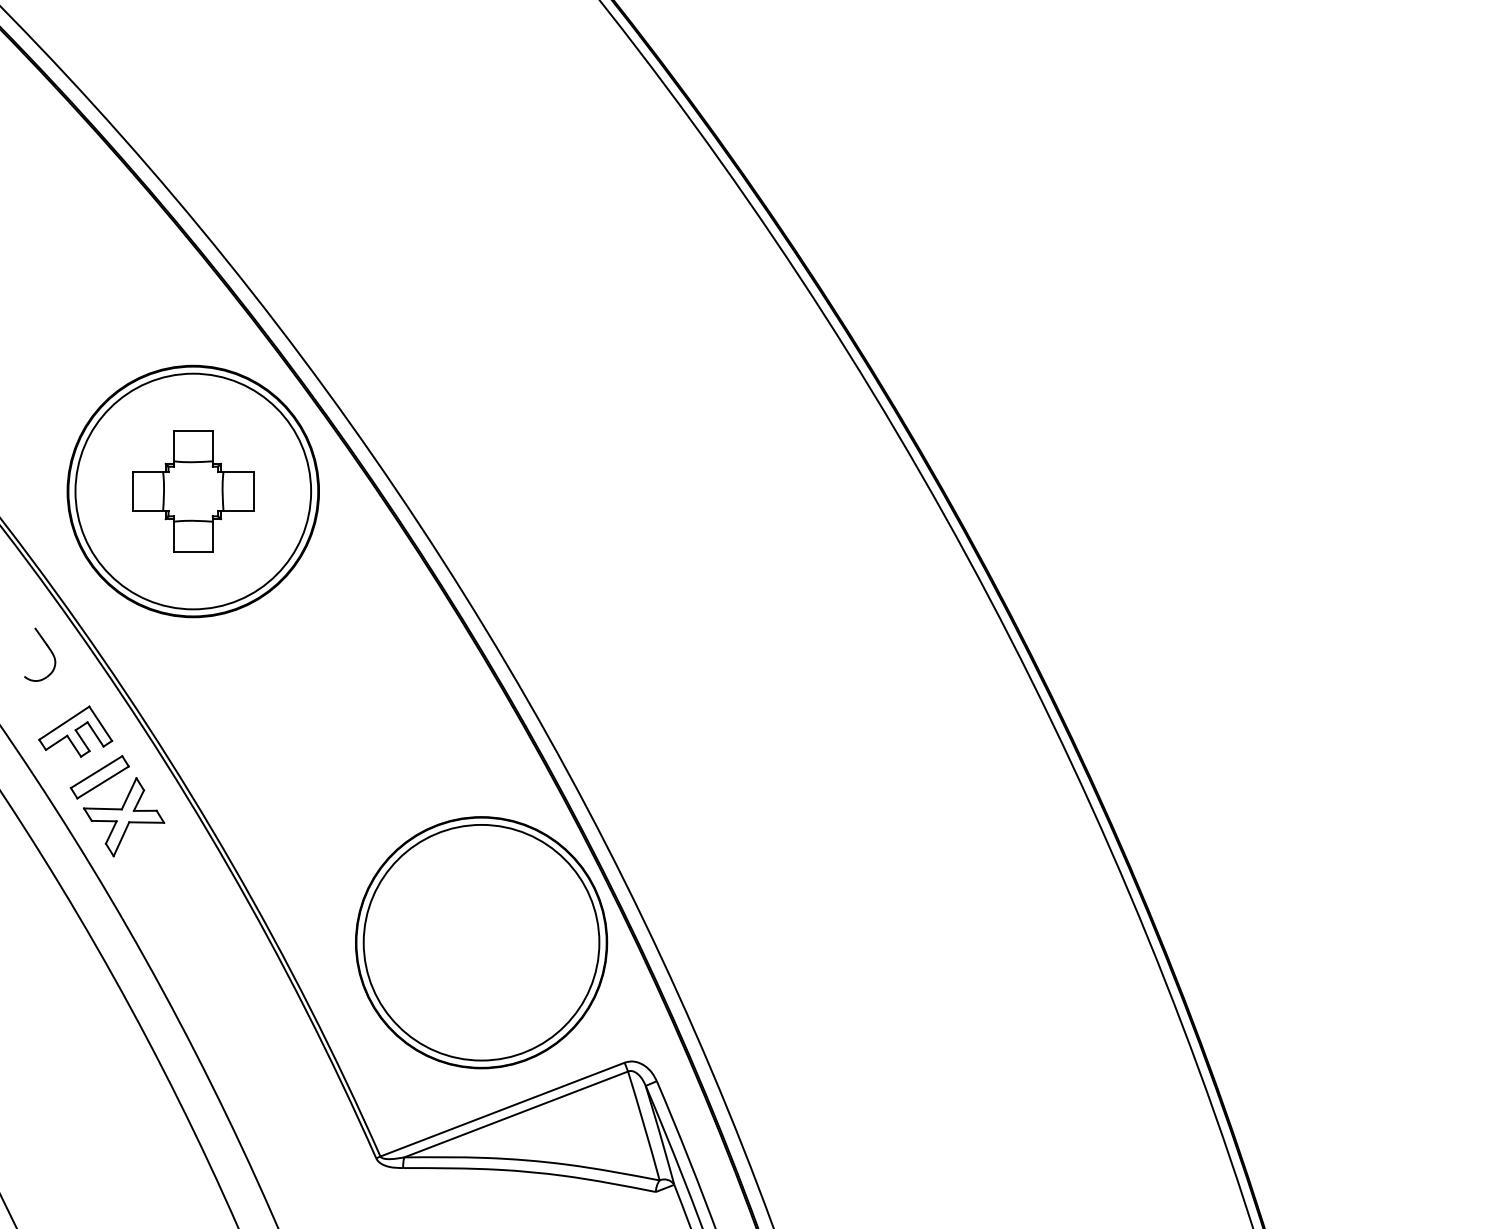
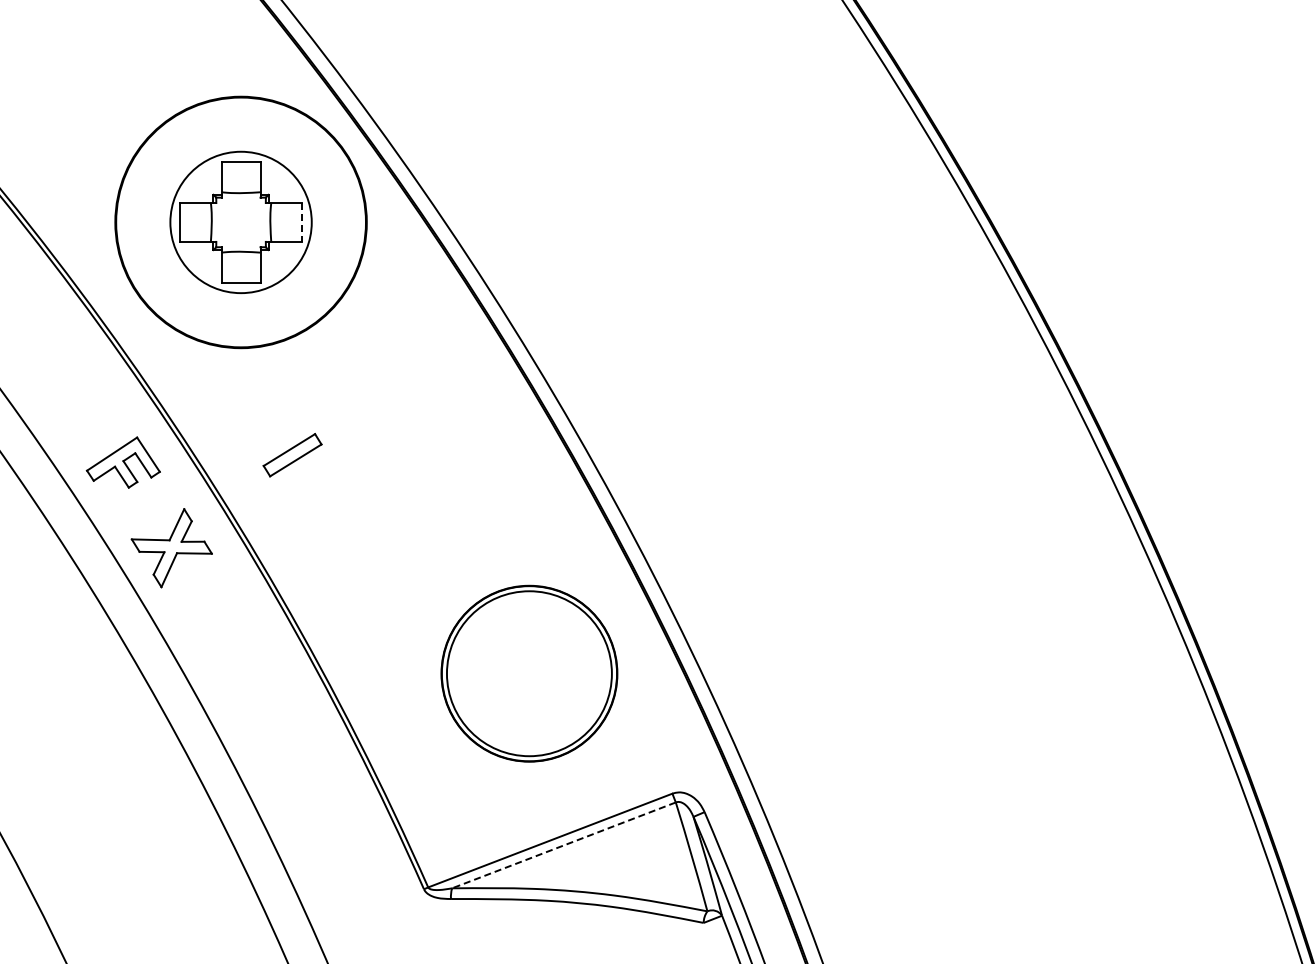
circle: (193, 491) -> (241, 222), size x0.6
line: (254, 492) -> (302, 223), solid -> dashed
part: (48, 649) -> (96, 380), removed
part: (99, 777) -> (292, 455), moved
part: (481, 942) -> (529, 673), size x0.7
line: (516, 1114) -> (564, 845), solid -> dashed

